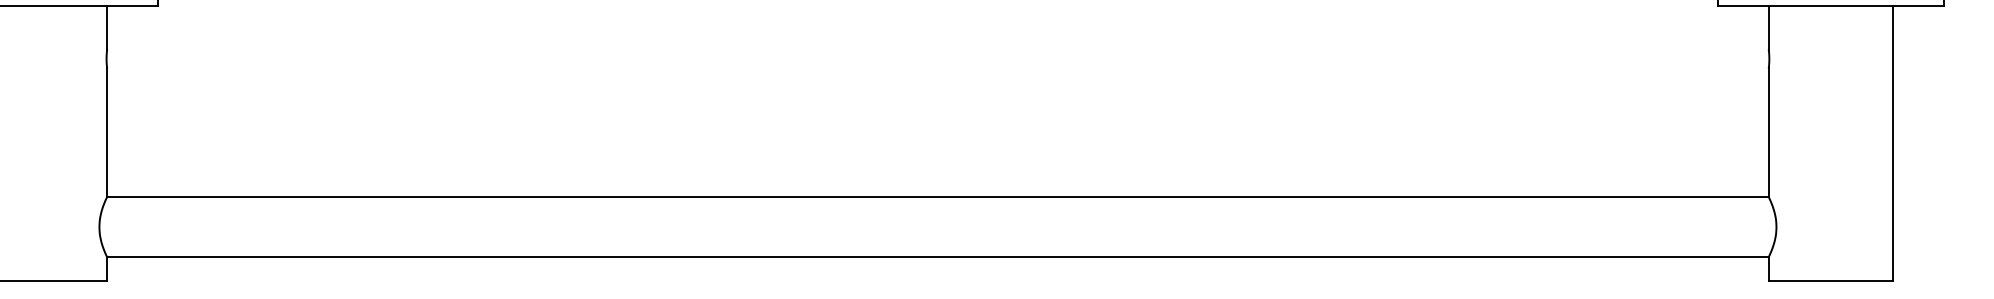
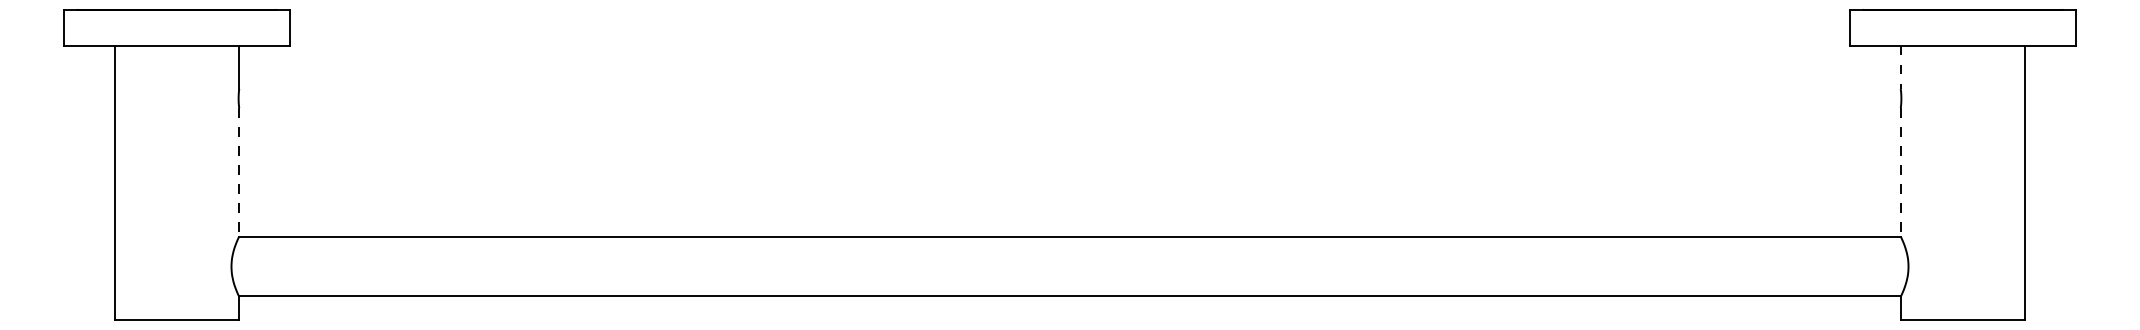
line: (1768, 27) -> (1900, 67), solid -> dashed
line: (107, 132) -> (239, 172), solid -> dashed
line: (1768, 132) -> (1900, 172), solid -> dashed

